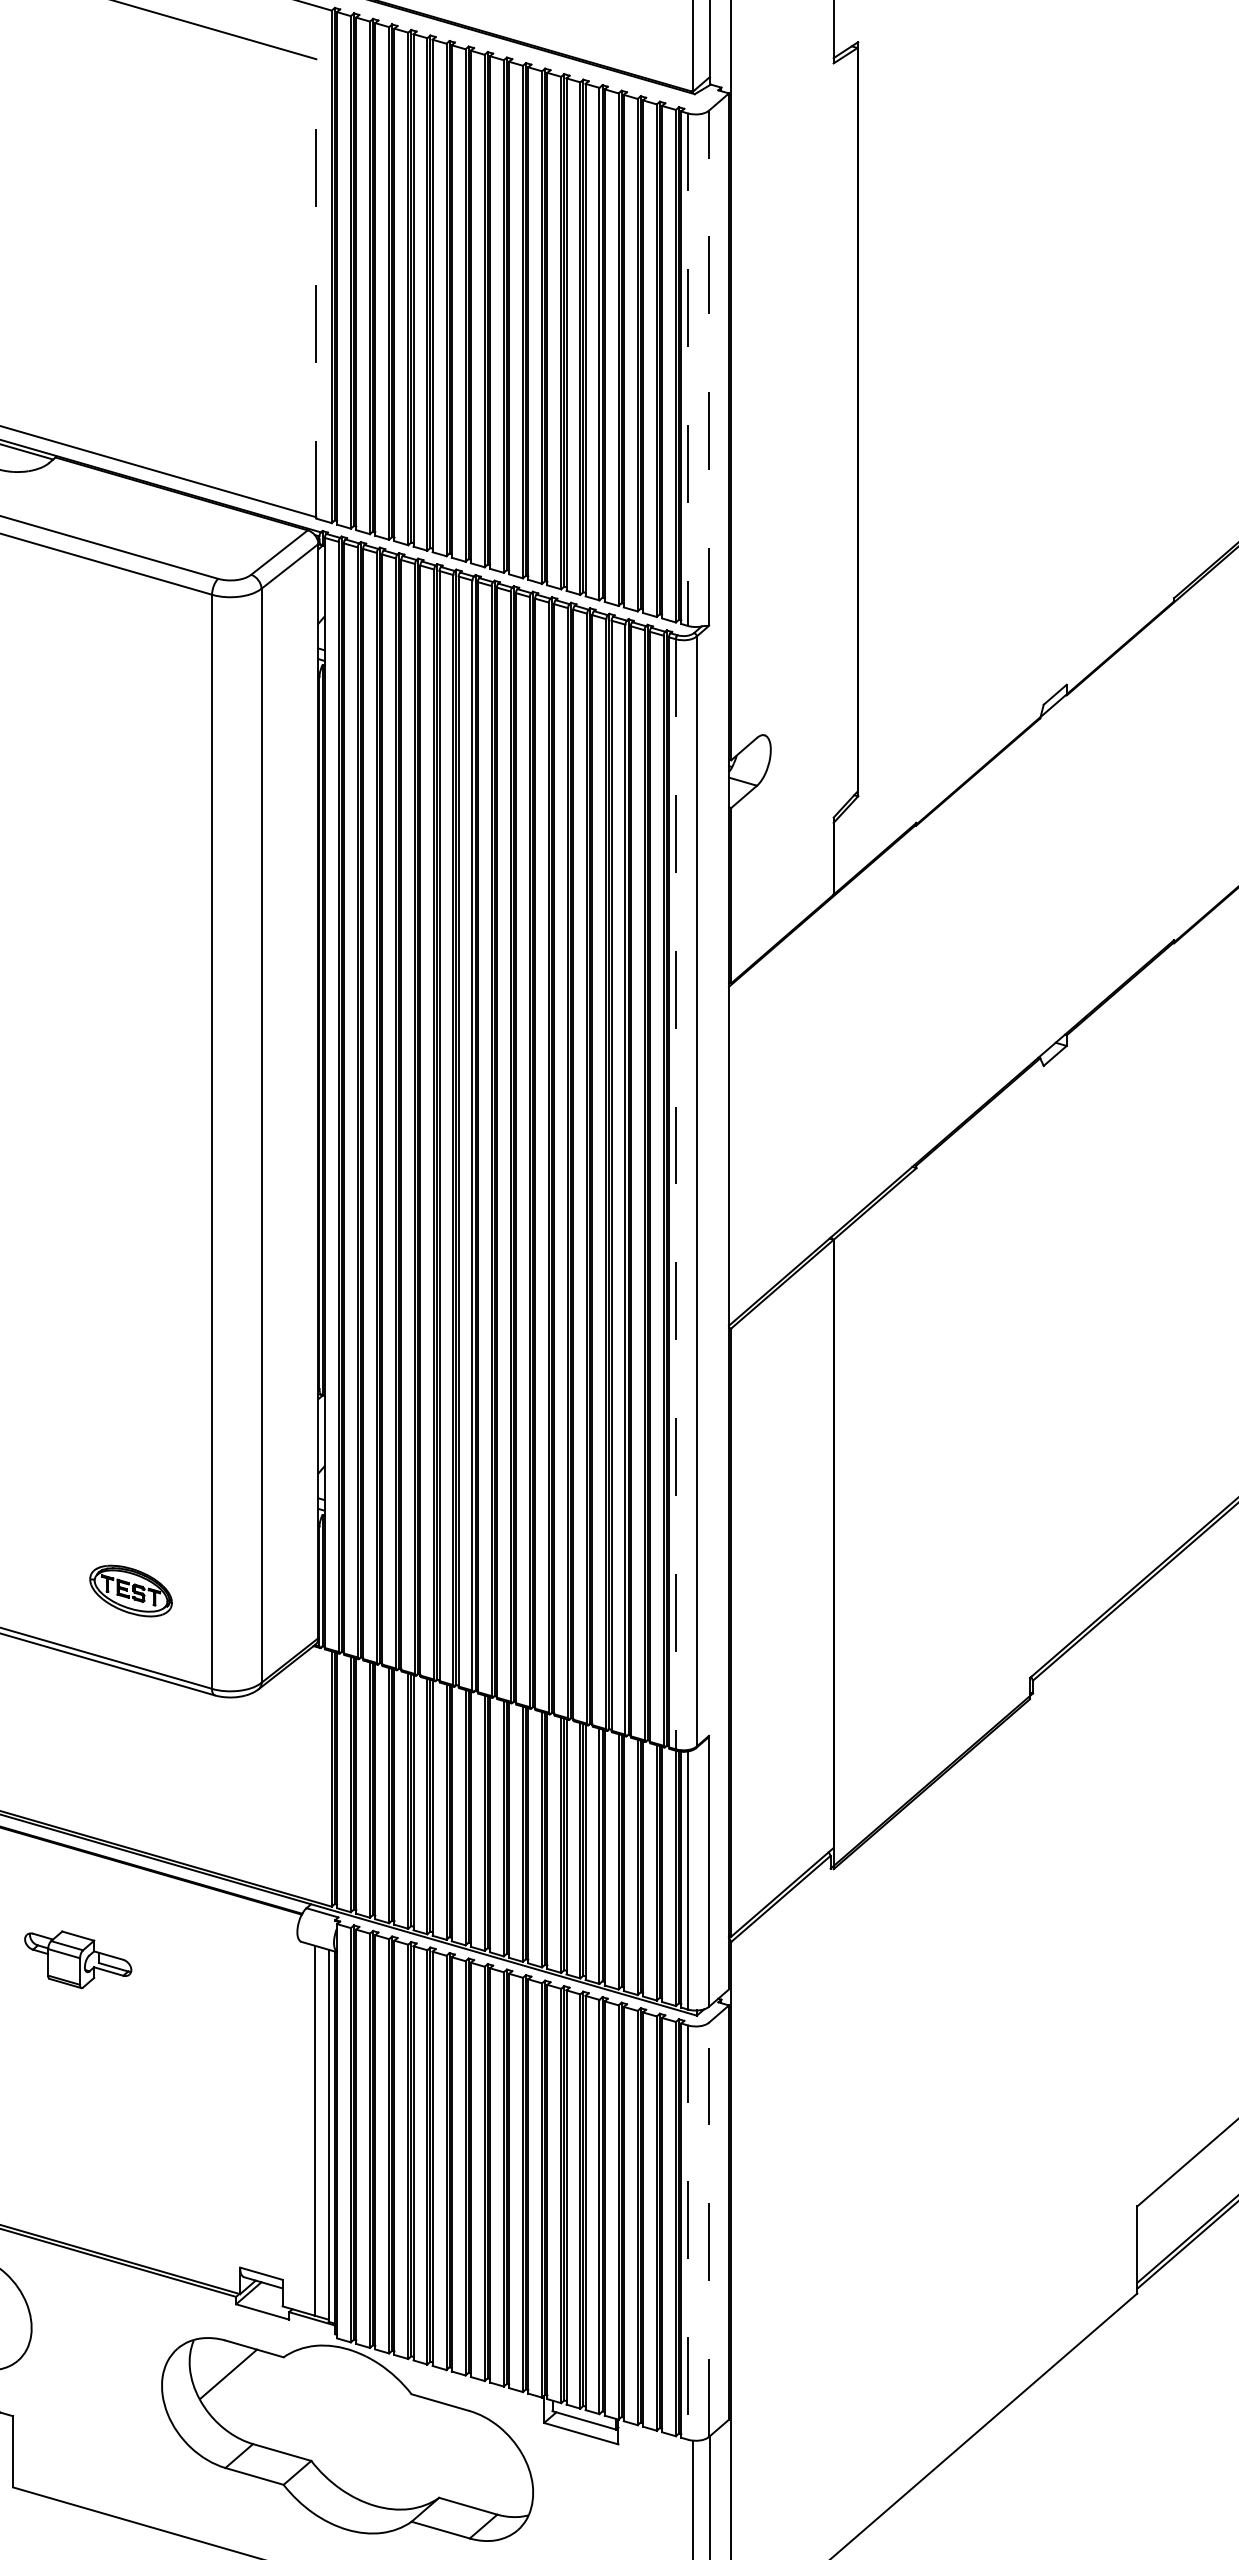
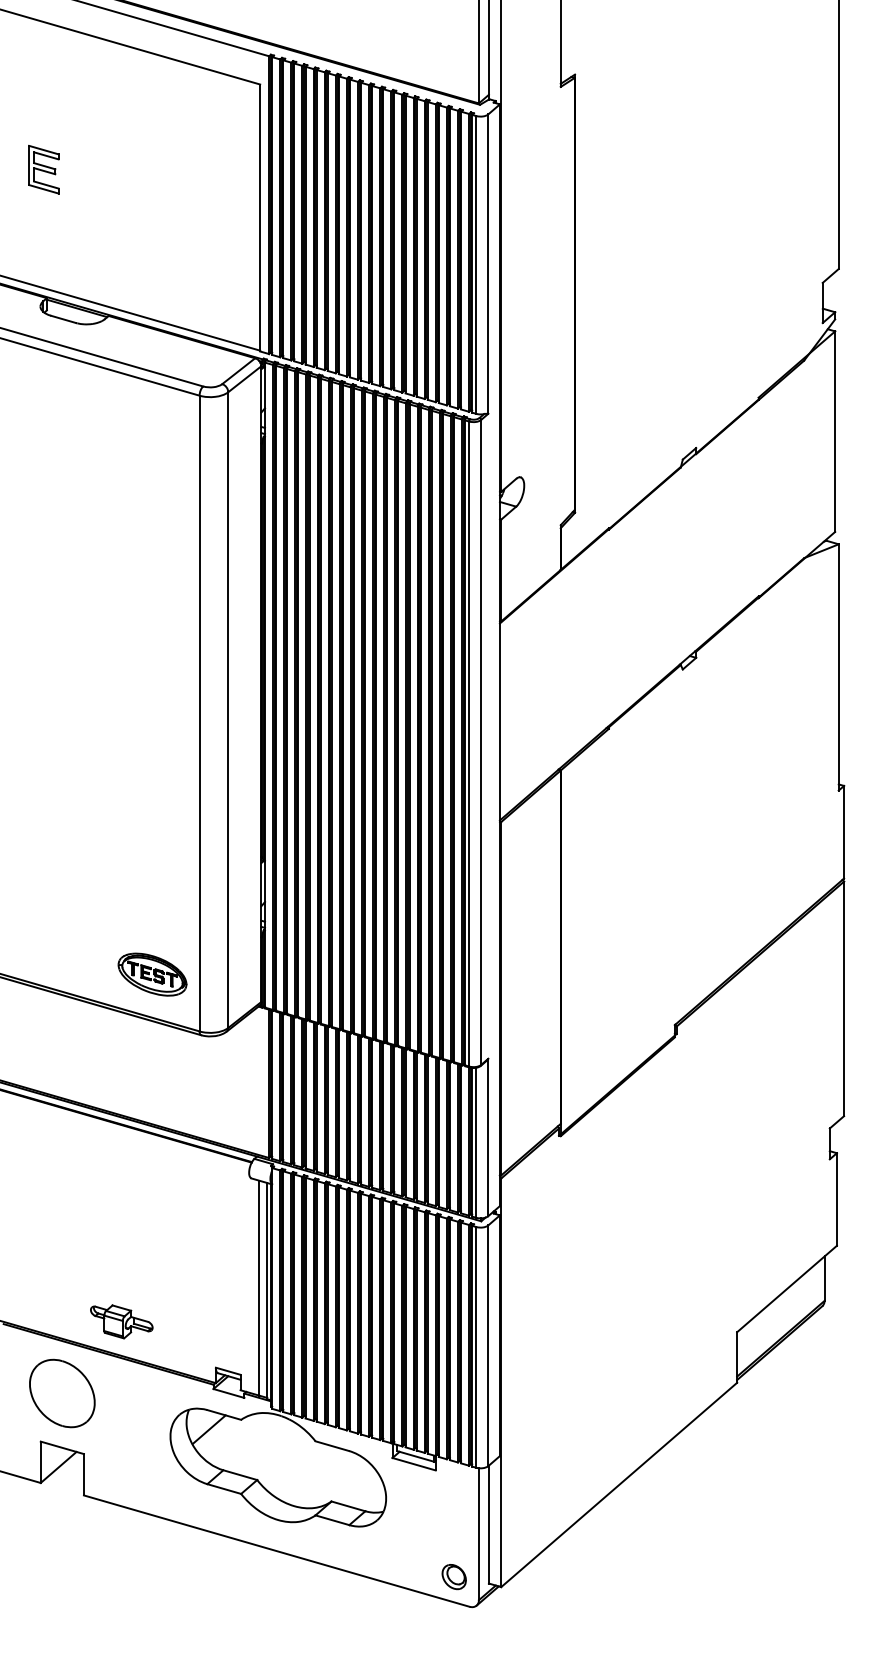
line: (316, 288) -> (260, 217), dashed -> solid
line: (688, 368) -> (476, 264), dashed -> solid
line: (709, 368) -> (488, 264), dashed -> solid
line: (676, 1195) -> (469, 744), dashed -> solid
part: (131, 1590) -> (152, 974), size x1.43
part: (77, 1959) -> (121, 1321), moved
line: (709, 2229) -> (488, 1345), dashed -> solid
line: (688, 2232) -> (476, 1347), dashed -> solid

